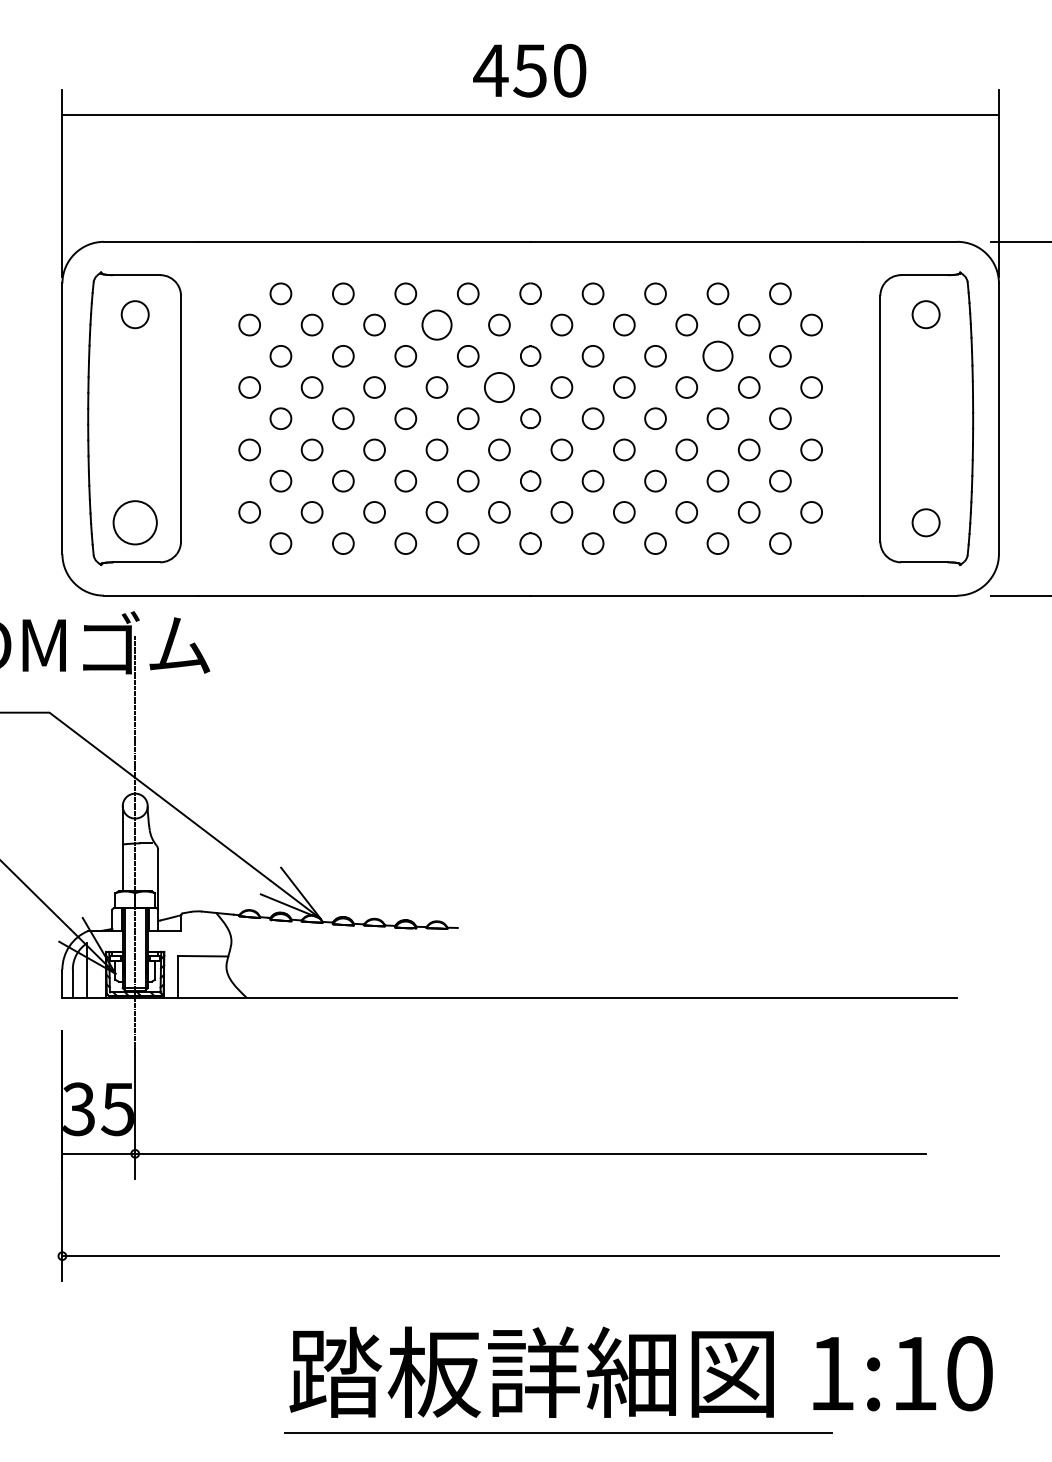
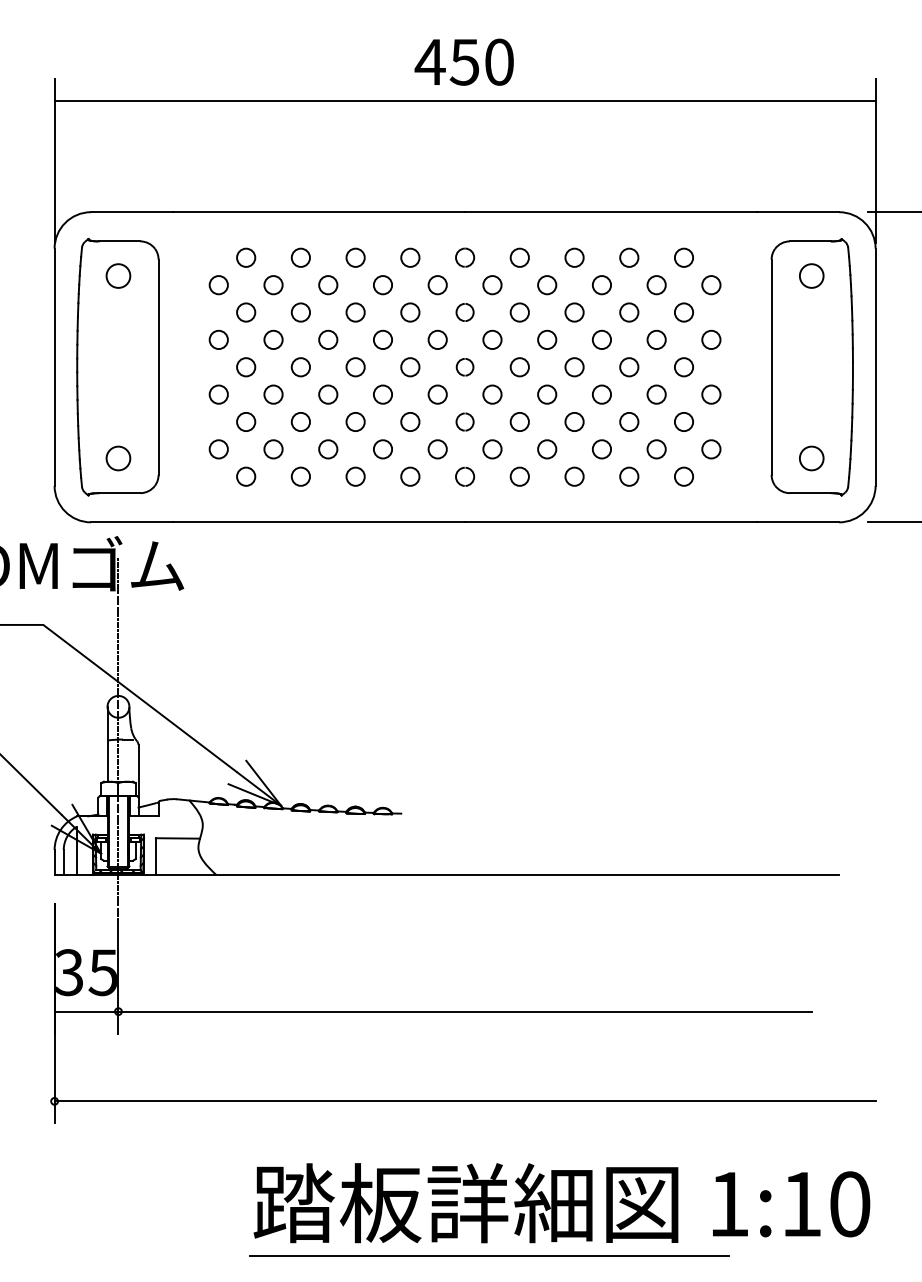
circle: (436, 324) -> (382, 284), size x0.71
circle: (717, 356) -> (628, 312), size x0.71
circle: (499, 387) -> (437, 339), size x0.71
circle: (134, 522) -> (117, 458), size x0.62

